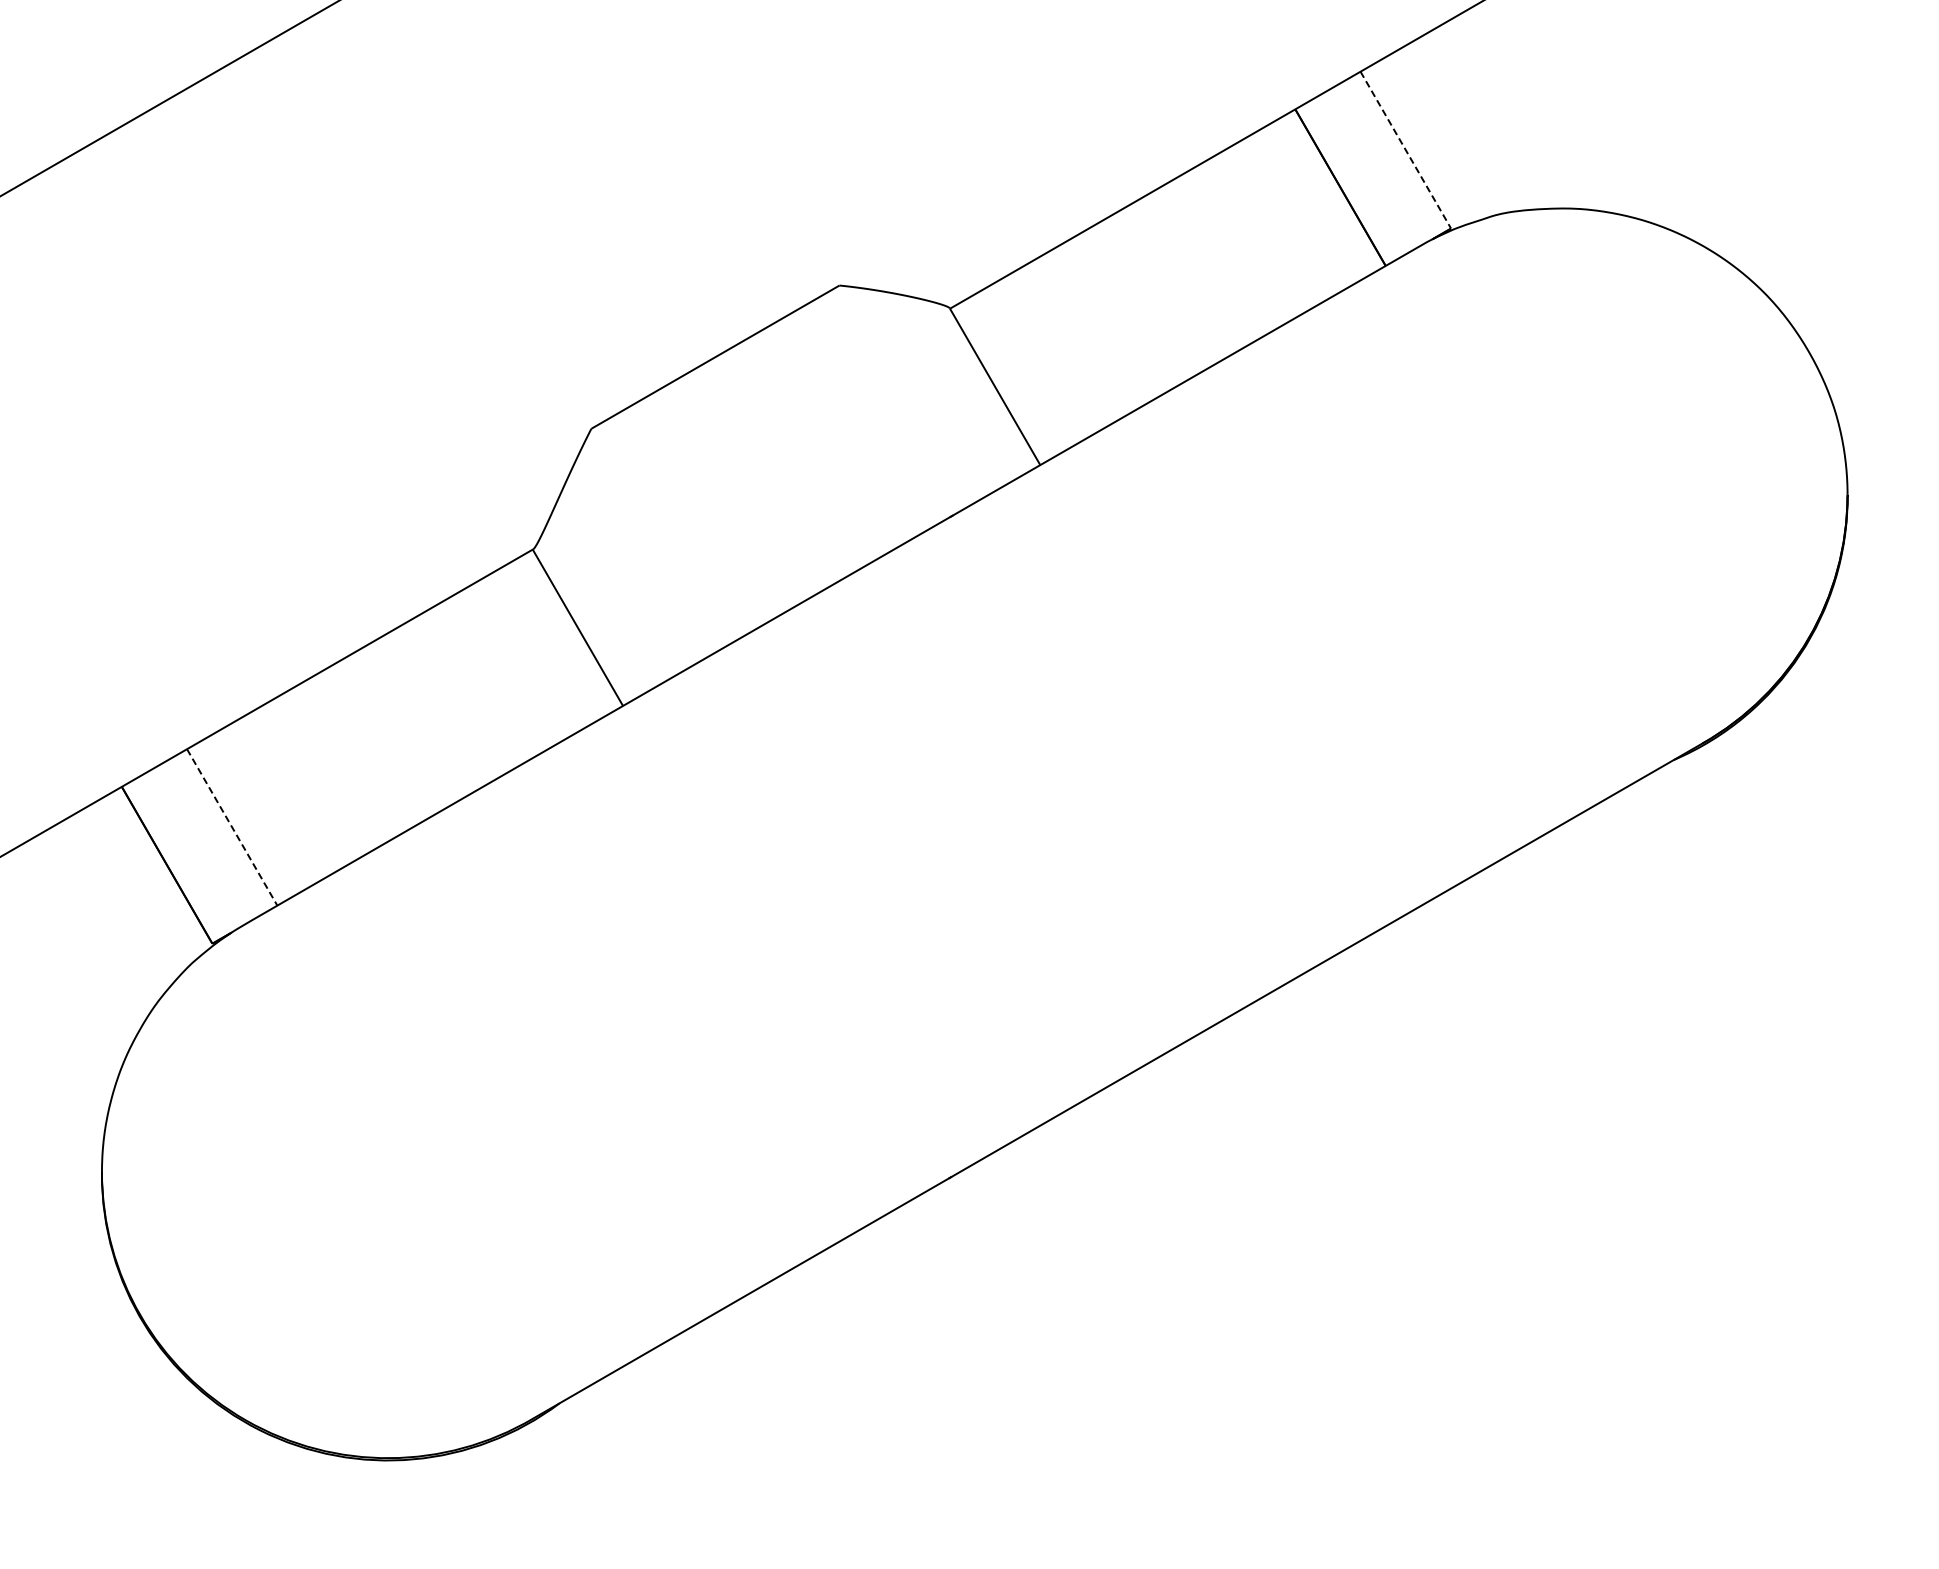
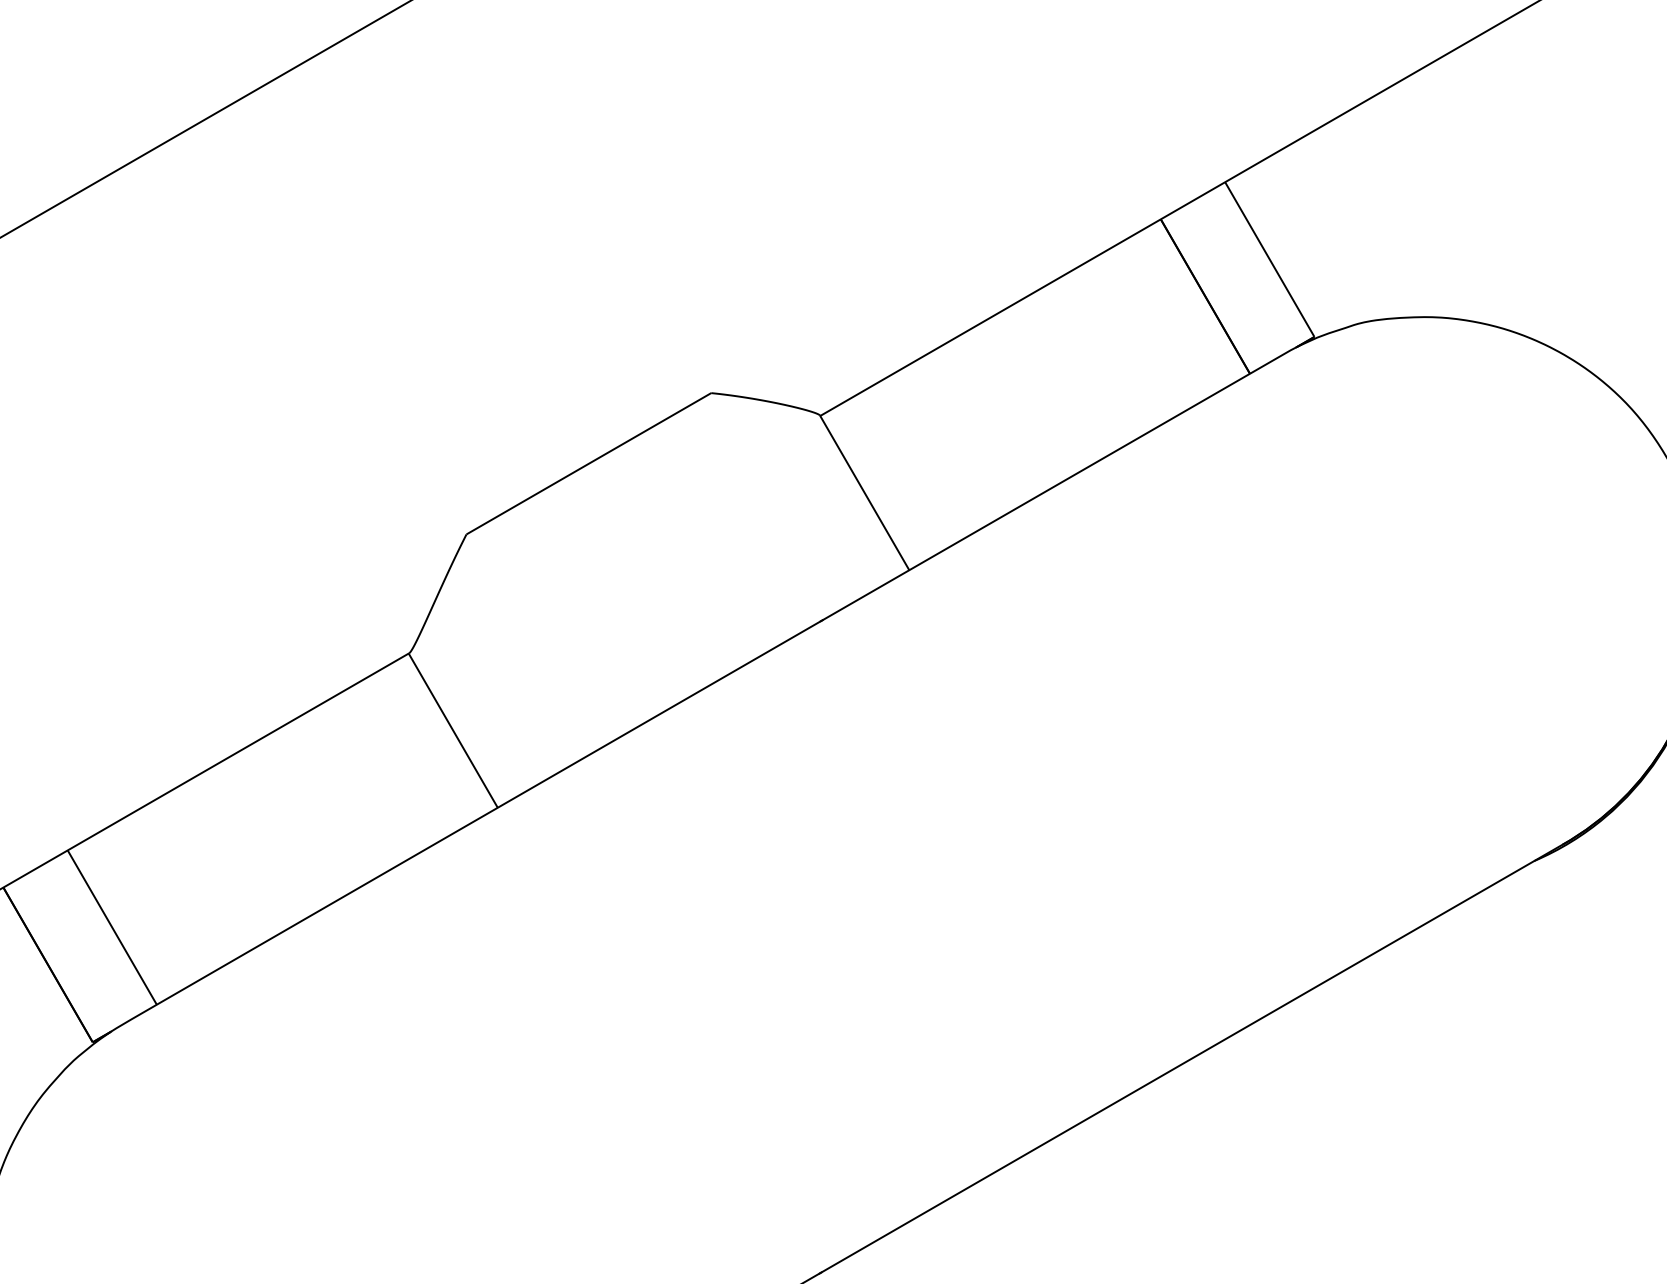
line: (1405, 150) -> (1269, 259), dashed -> solid
line: (232, 827) -> (112, 927), dashed -> solid

